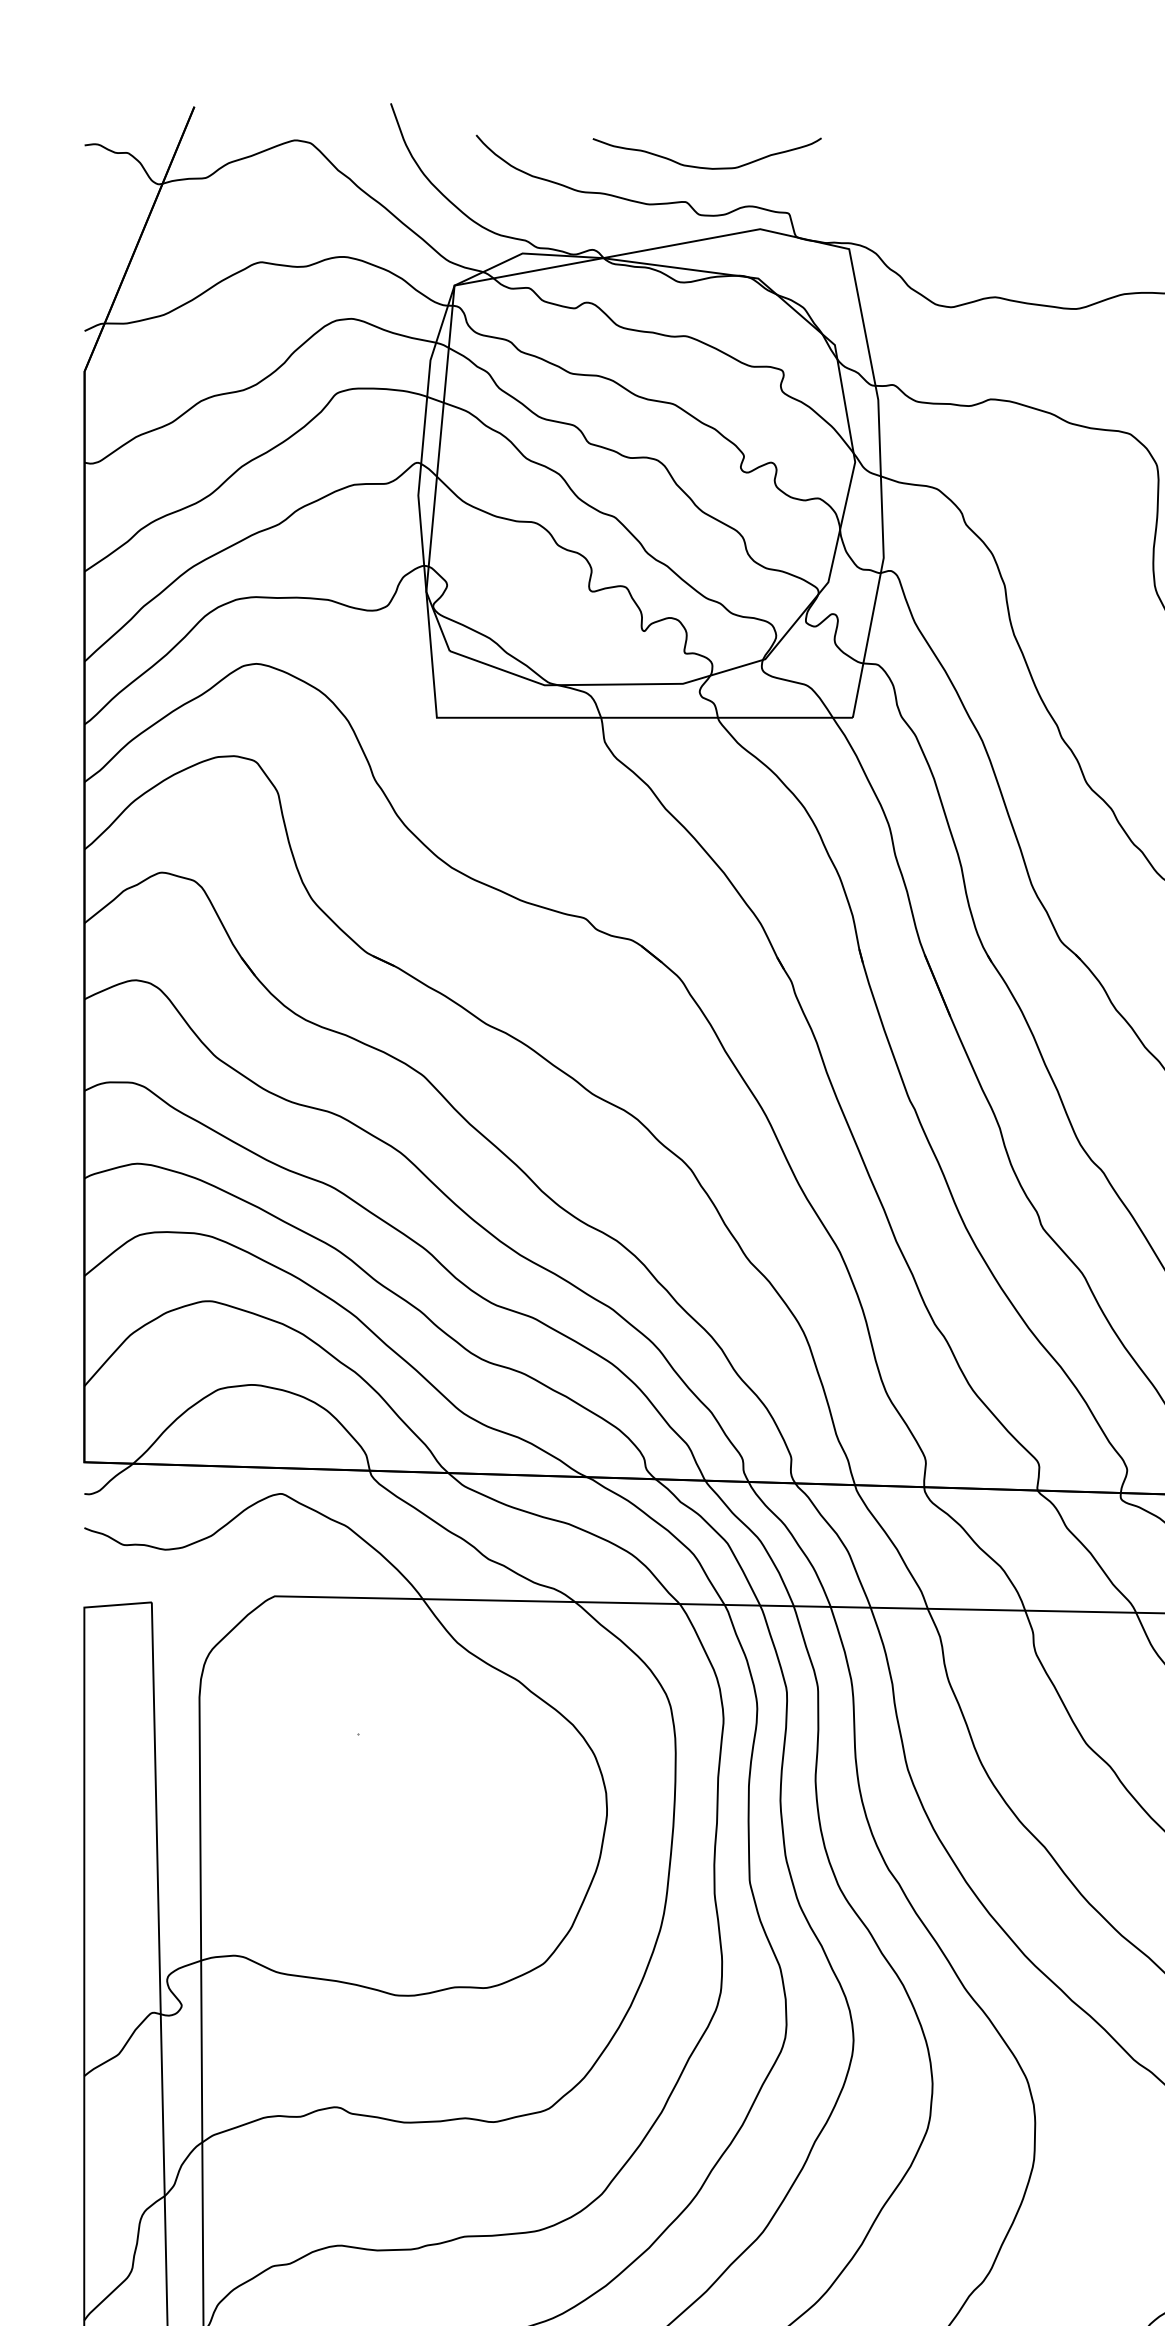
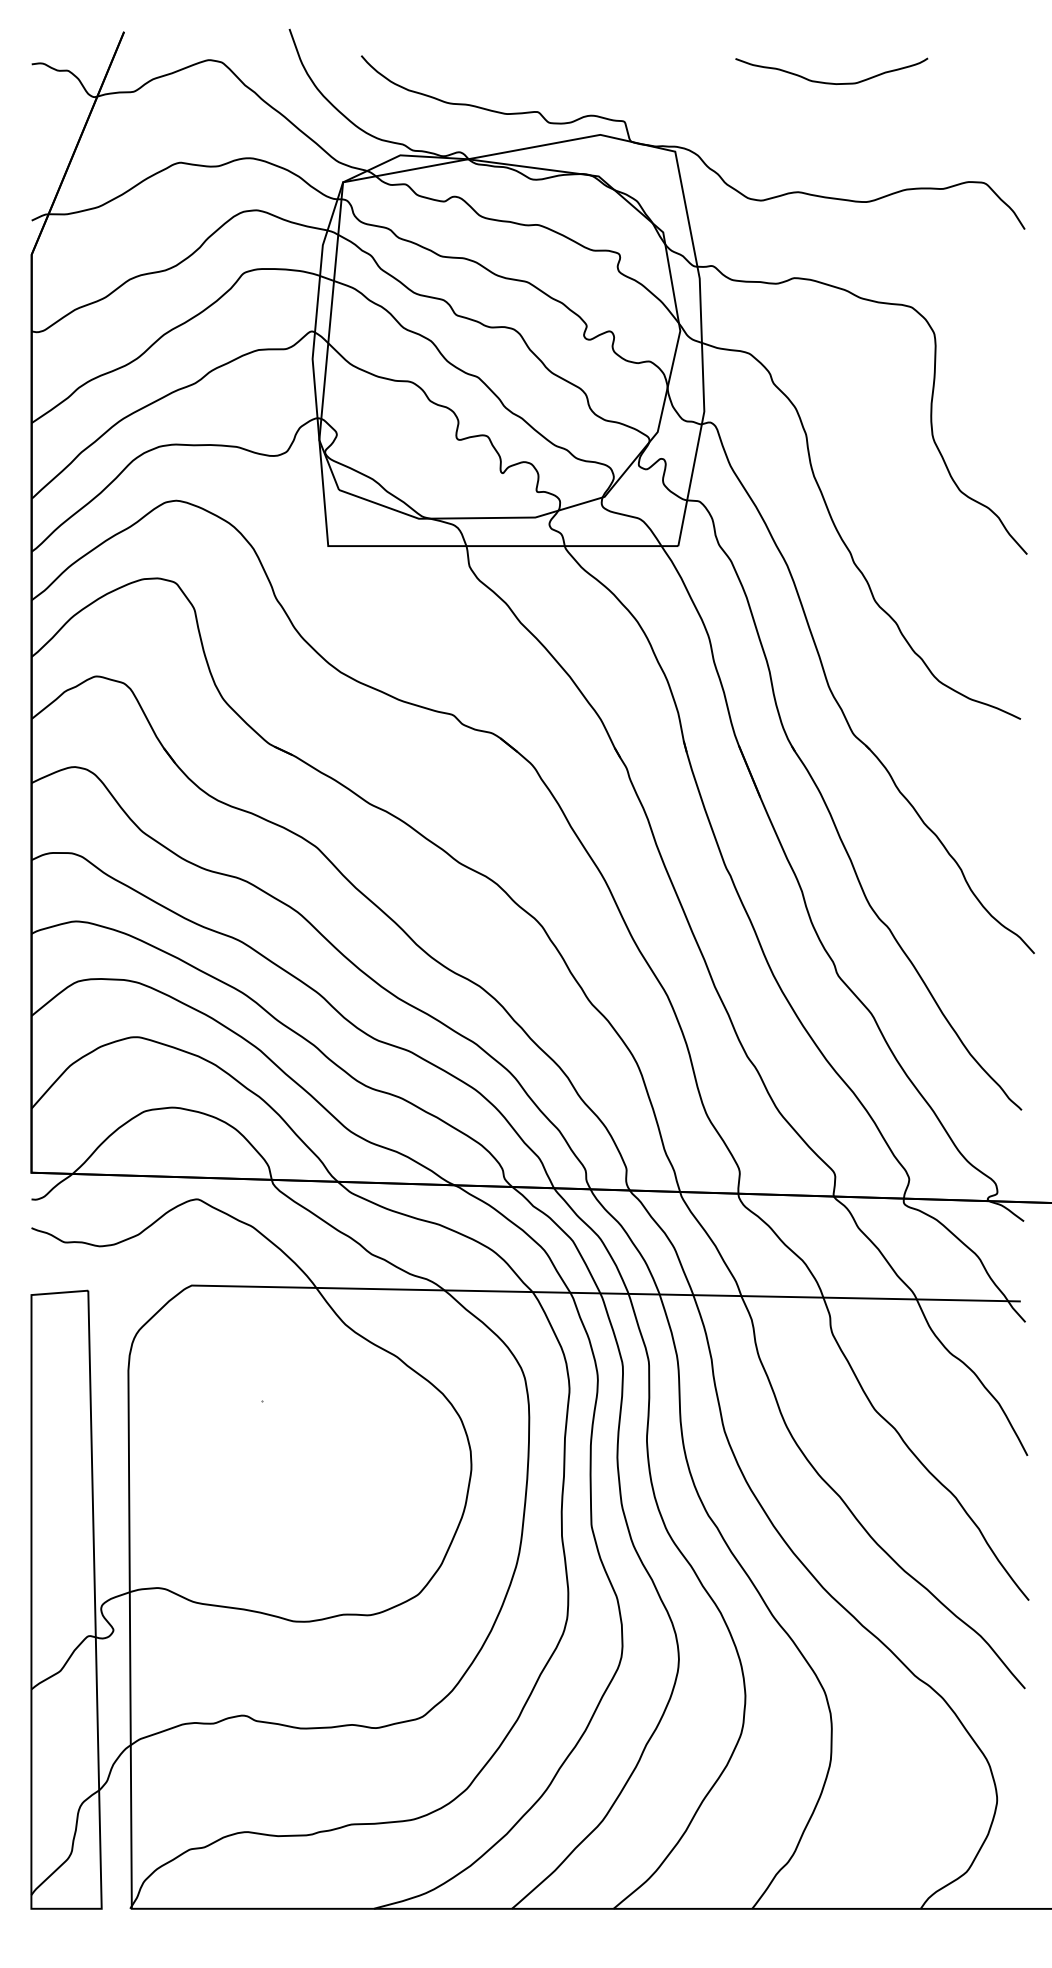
curve: (706, 166) -> (831, 82), moved

